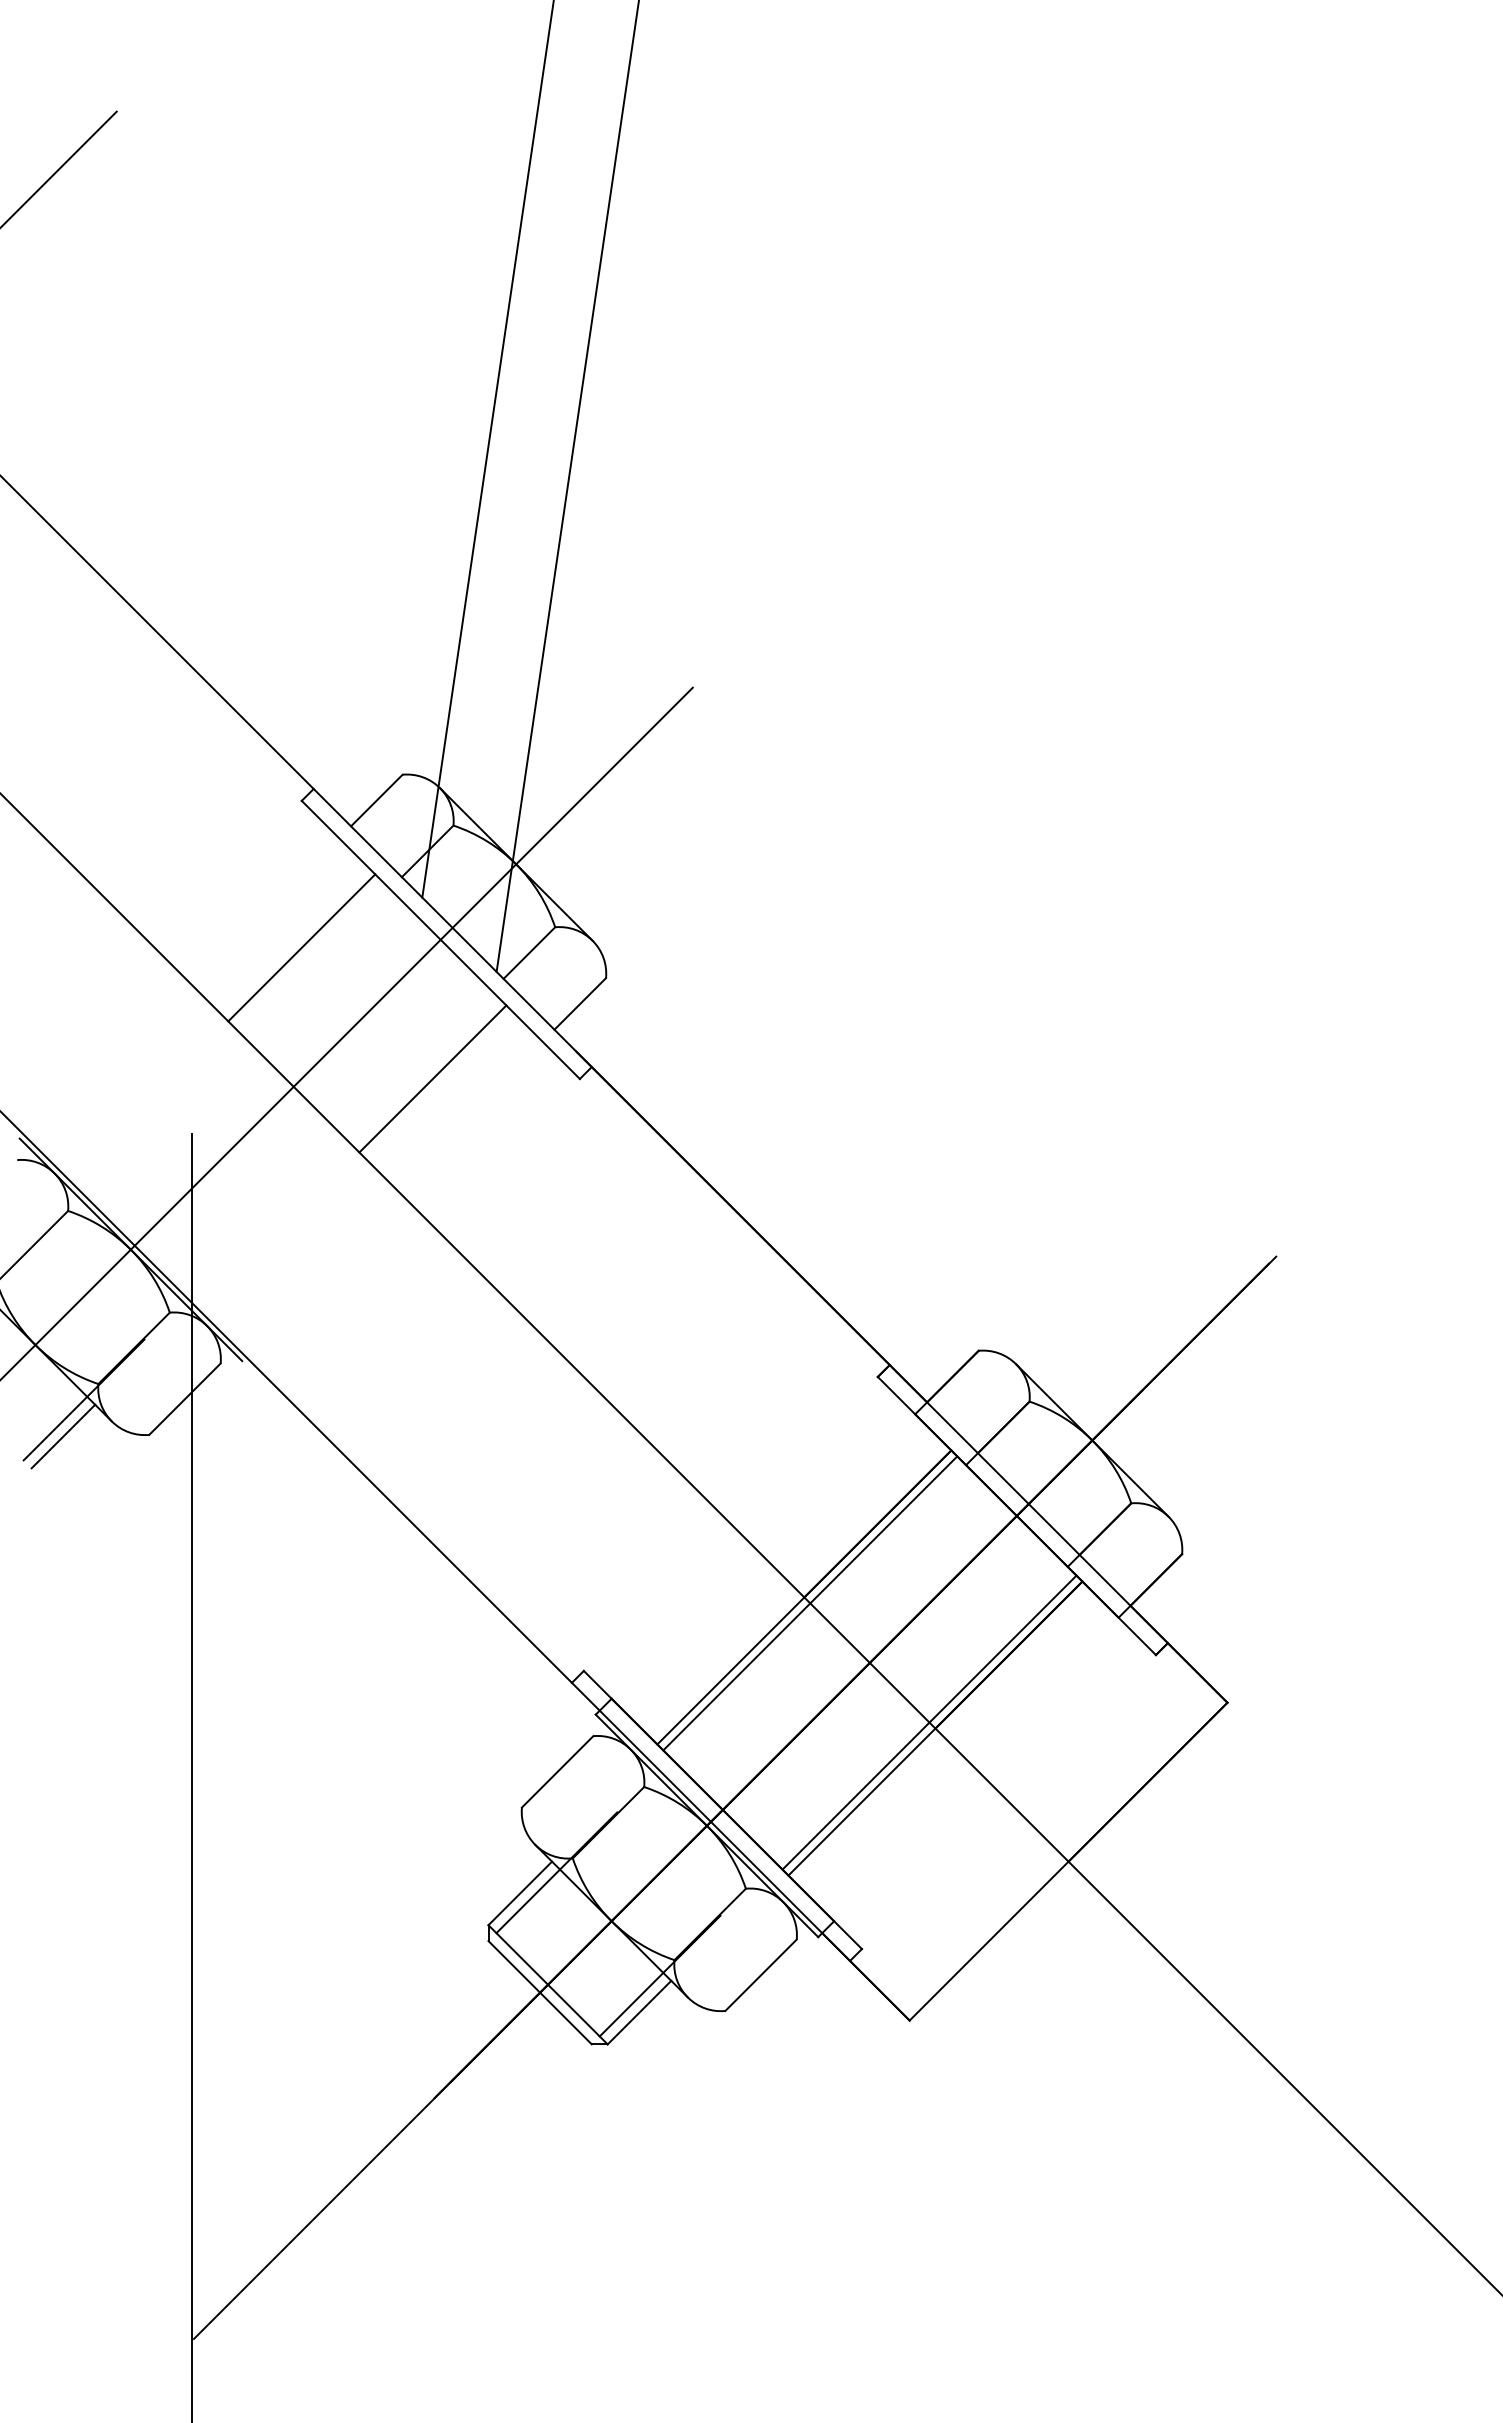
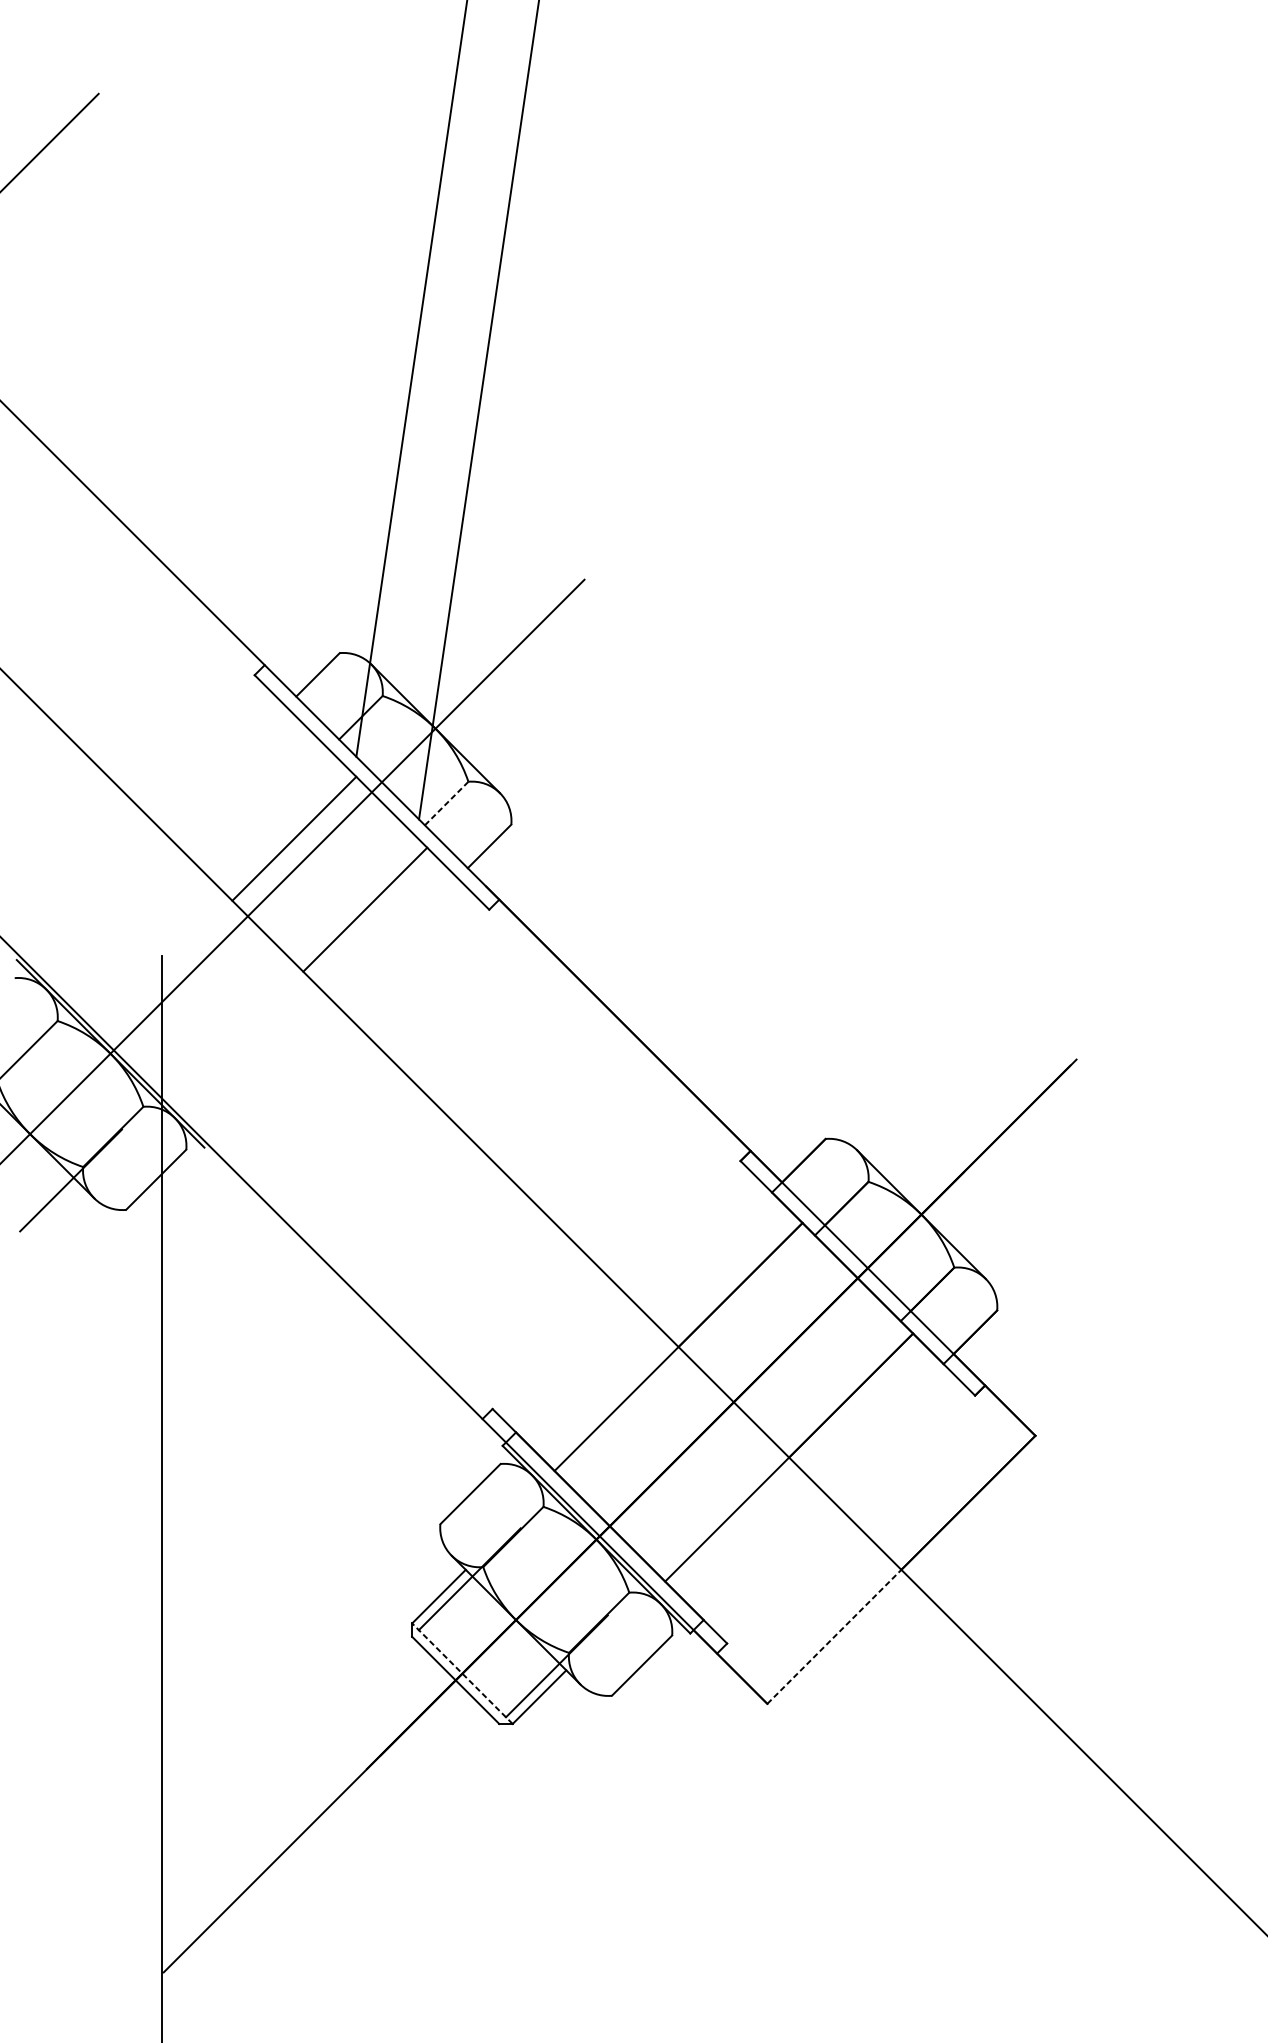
line: (301, 947) -> (294, 838), moved
line: (529, 952) -> (446, 803), solid -> dashed
line: (63, 1436) -> (53, 1211), removed
line: (810, 1603) -> (683, 1352), removed
line: (929, 1722) -> (784, 1452), removed
line: (989, 1940) -> (834, 1636), solid -> dashed
line: (547, 1984) -> (461, 1673), solid -> dashed

